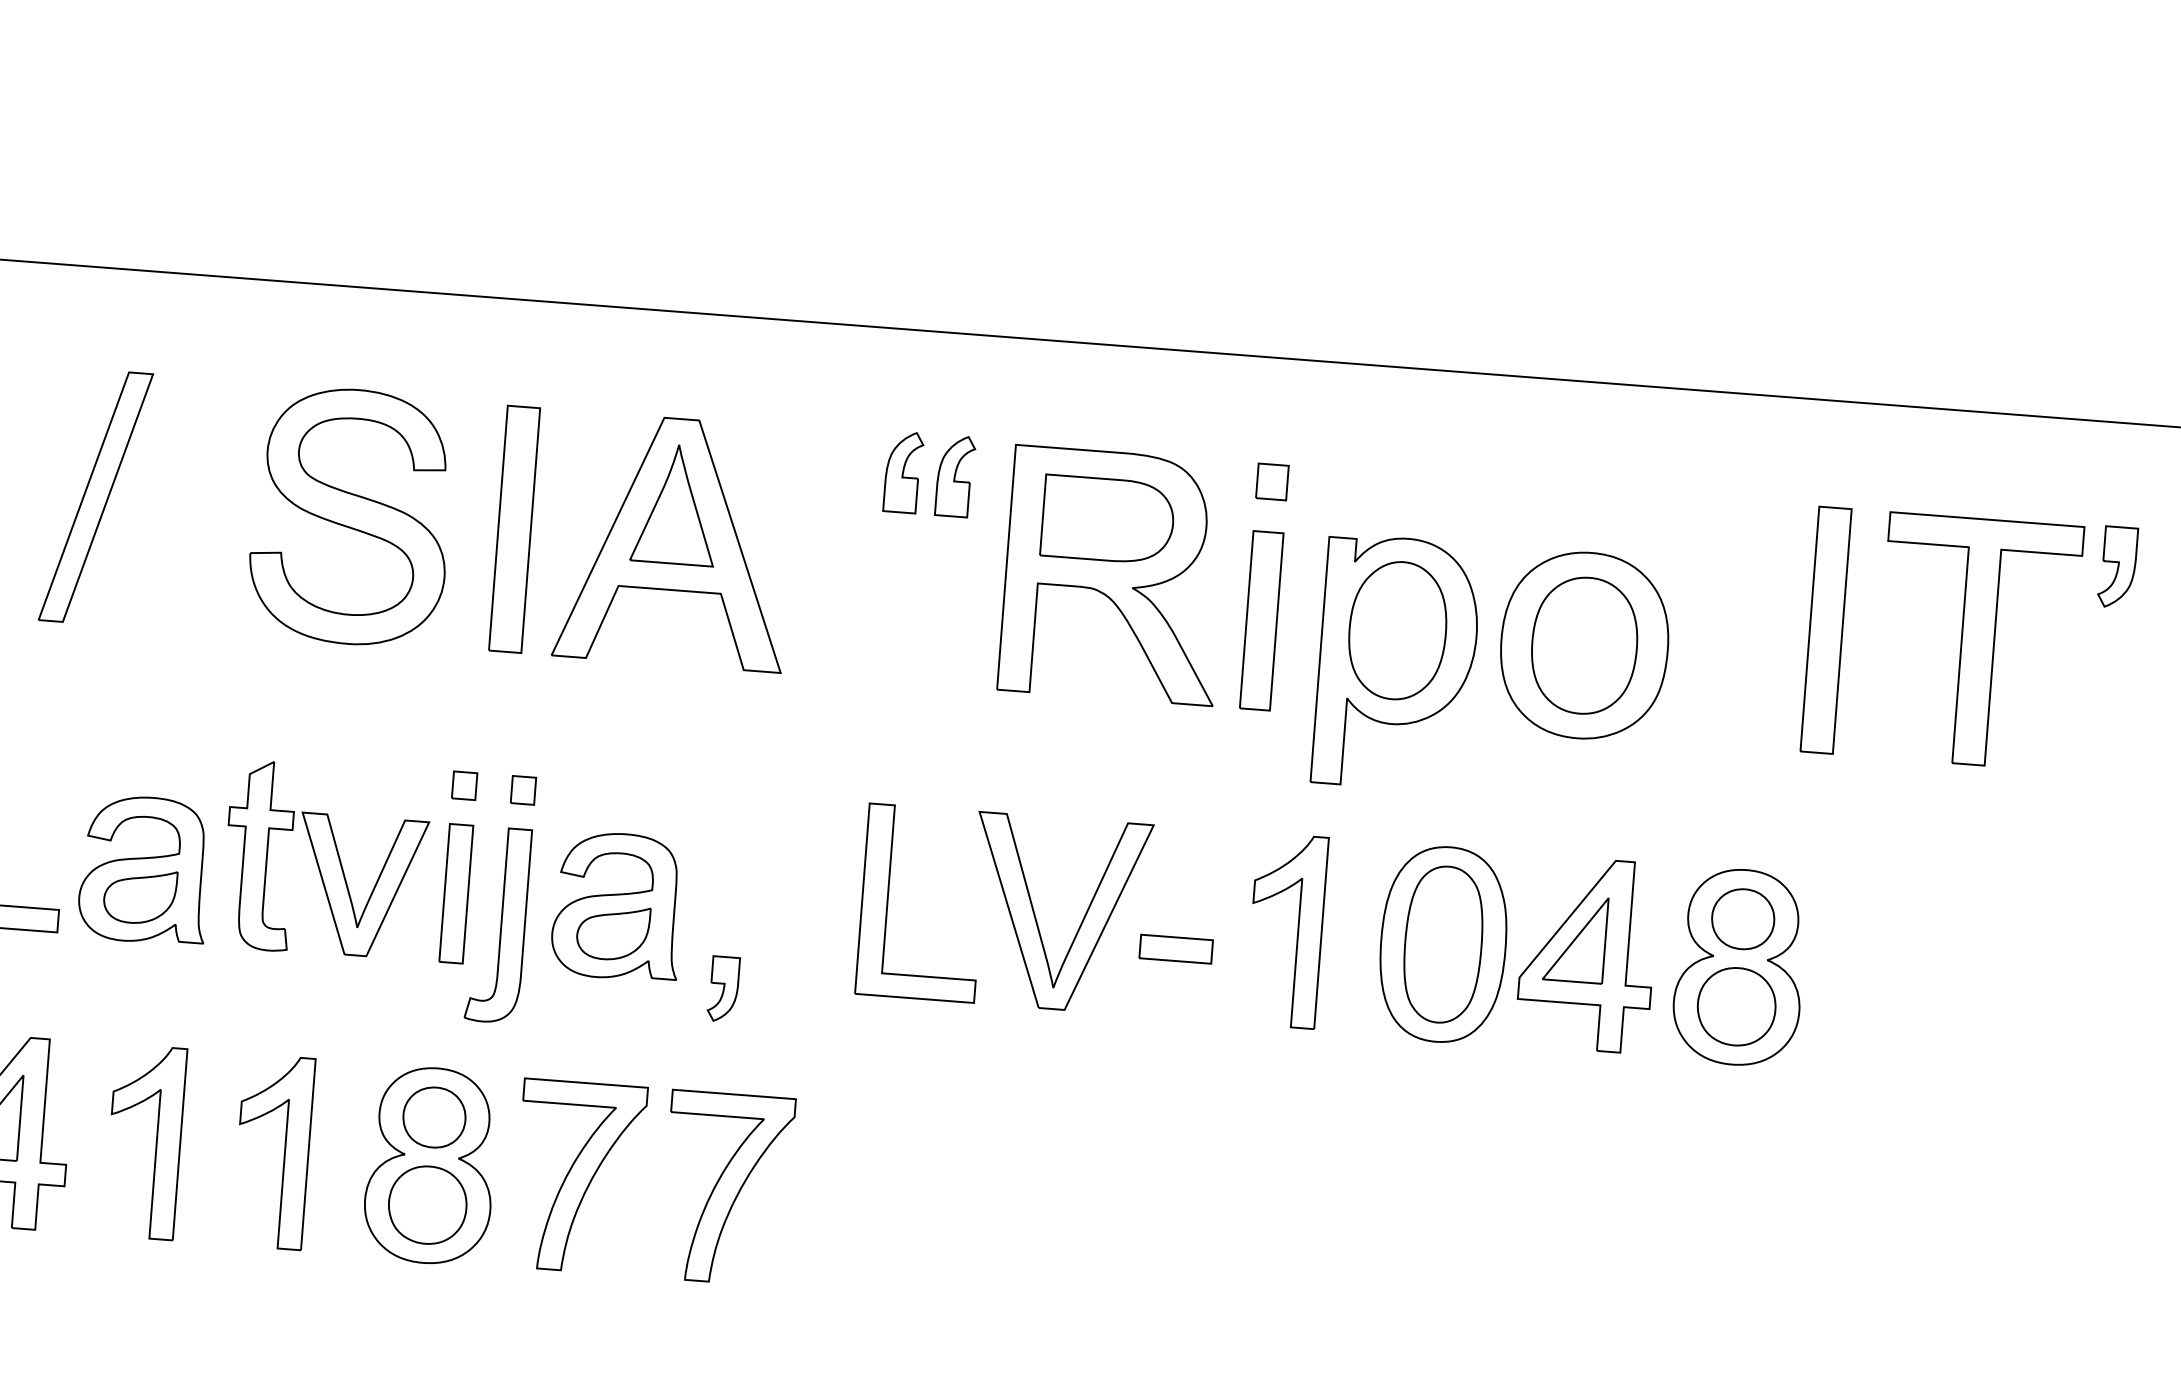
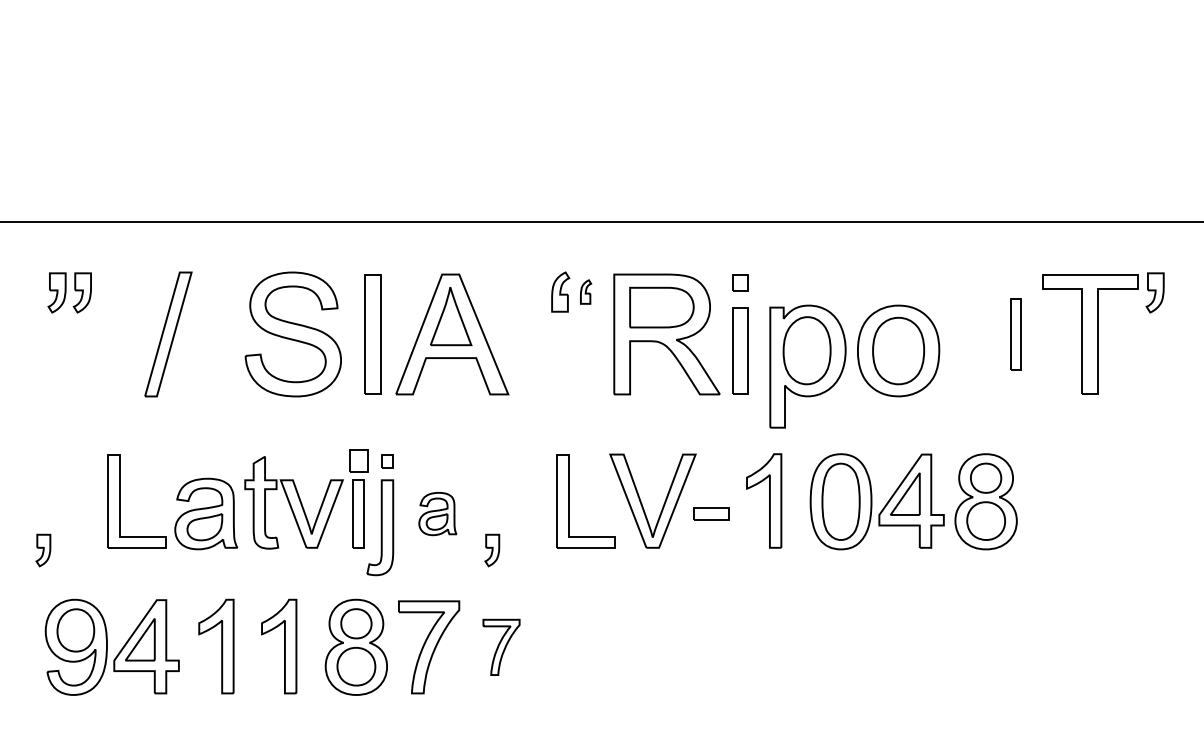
part: (954, 474) -> (585, 291), size x0.6
part: (1825, 630) -> (1015, 334), size x0.6
part: (464, 786) -> (358, 461), size x1.6
part: (617, 905) -> (437, 513), size x0.6
part: (727, 1188) -> (501, 647), size x0.6

